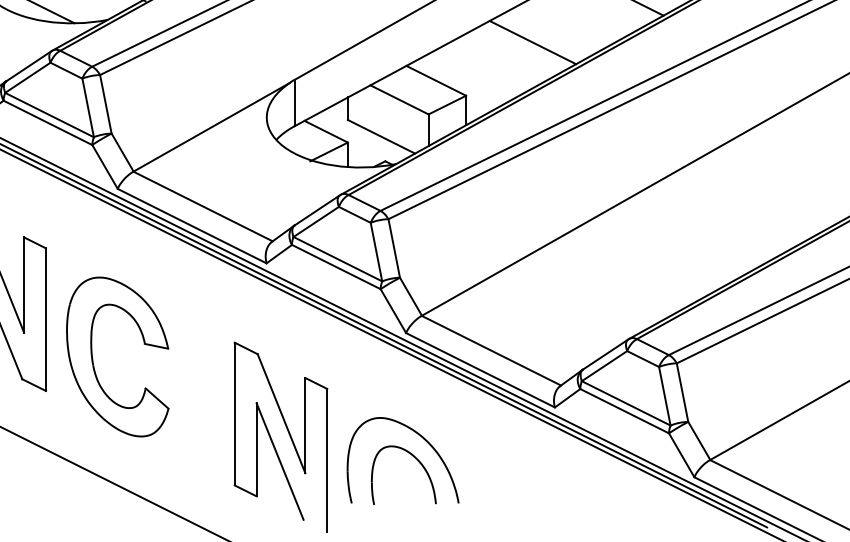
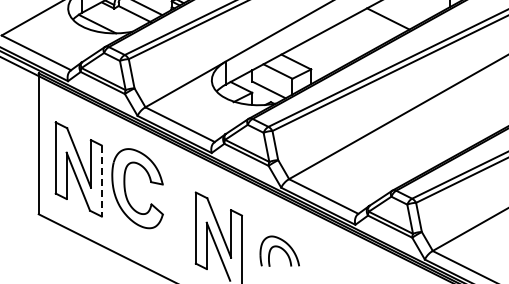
line: (531, 41) -> (343, 42), removed
line: (45, 320) -> (101, 181), solid -> dashed
part: (95, 364) -> (126, 192), moved
part: (402, 461) -> (279, 251), size x0.7

